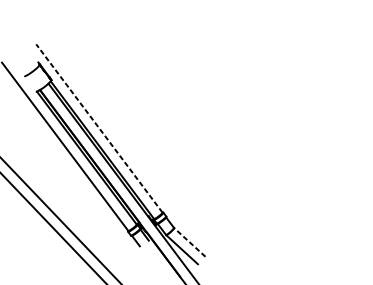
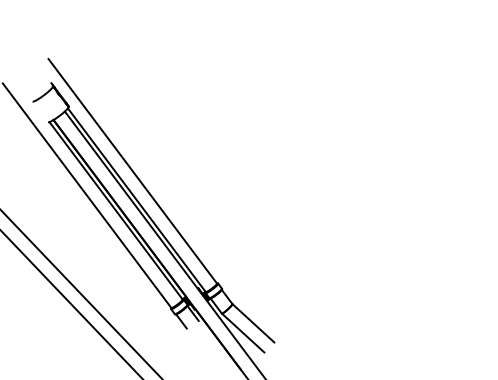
line: (99, 127) -> (132, 170), dashed -> solid
line: (189, 241) -> (253, 322), dashed -> solid

